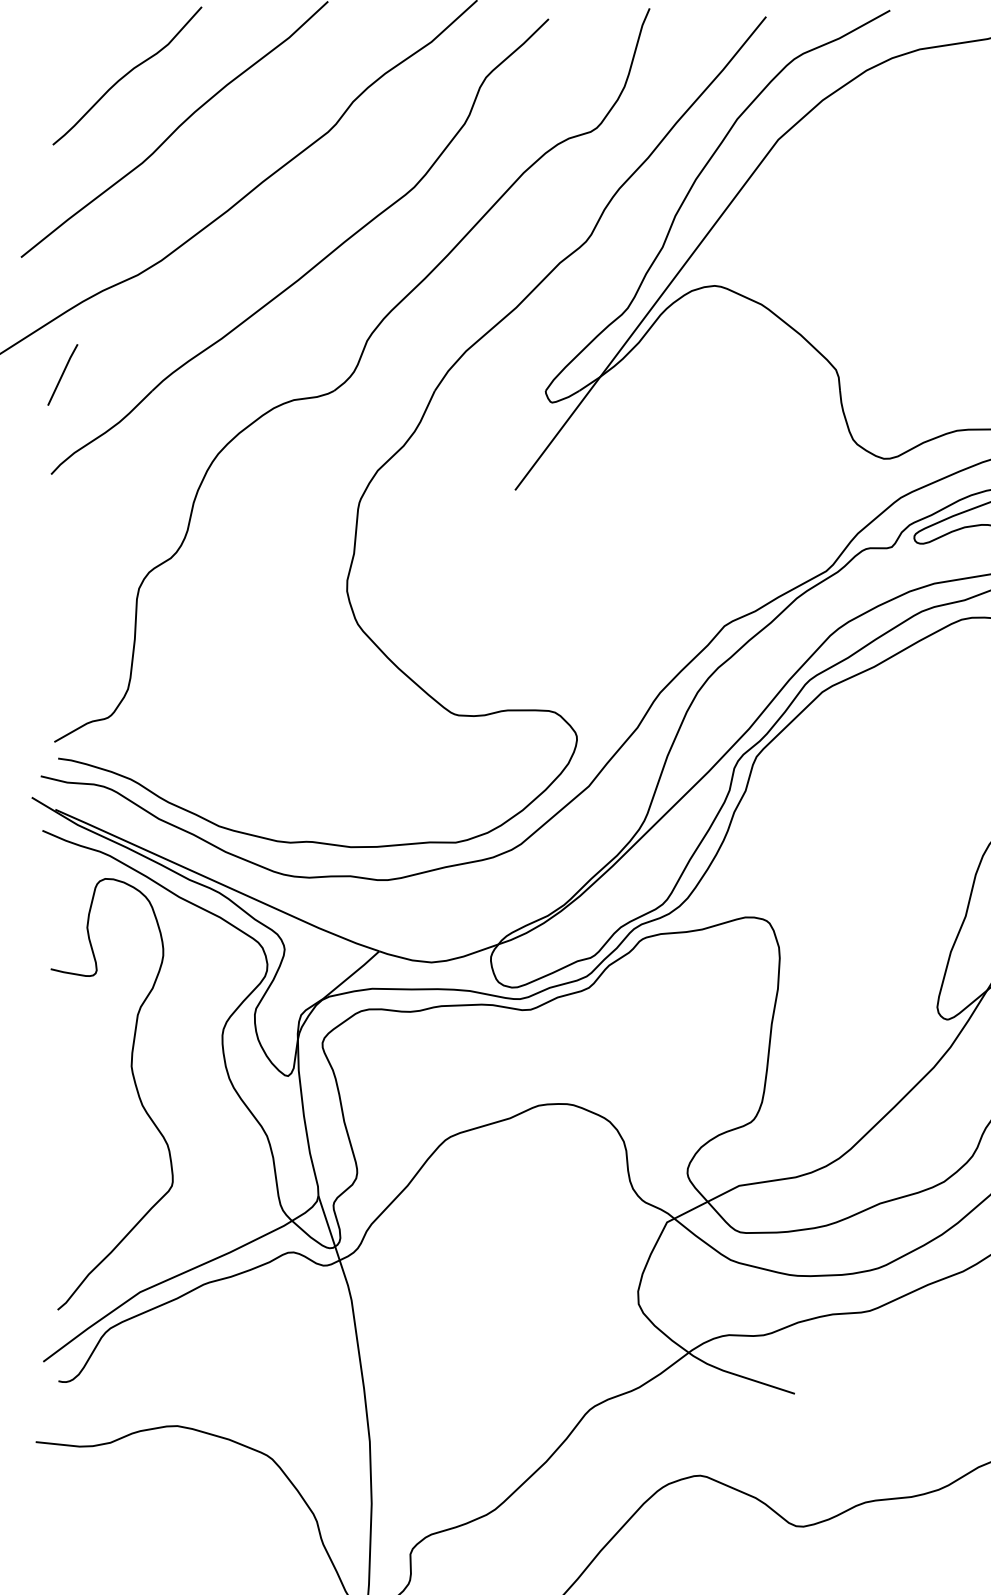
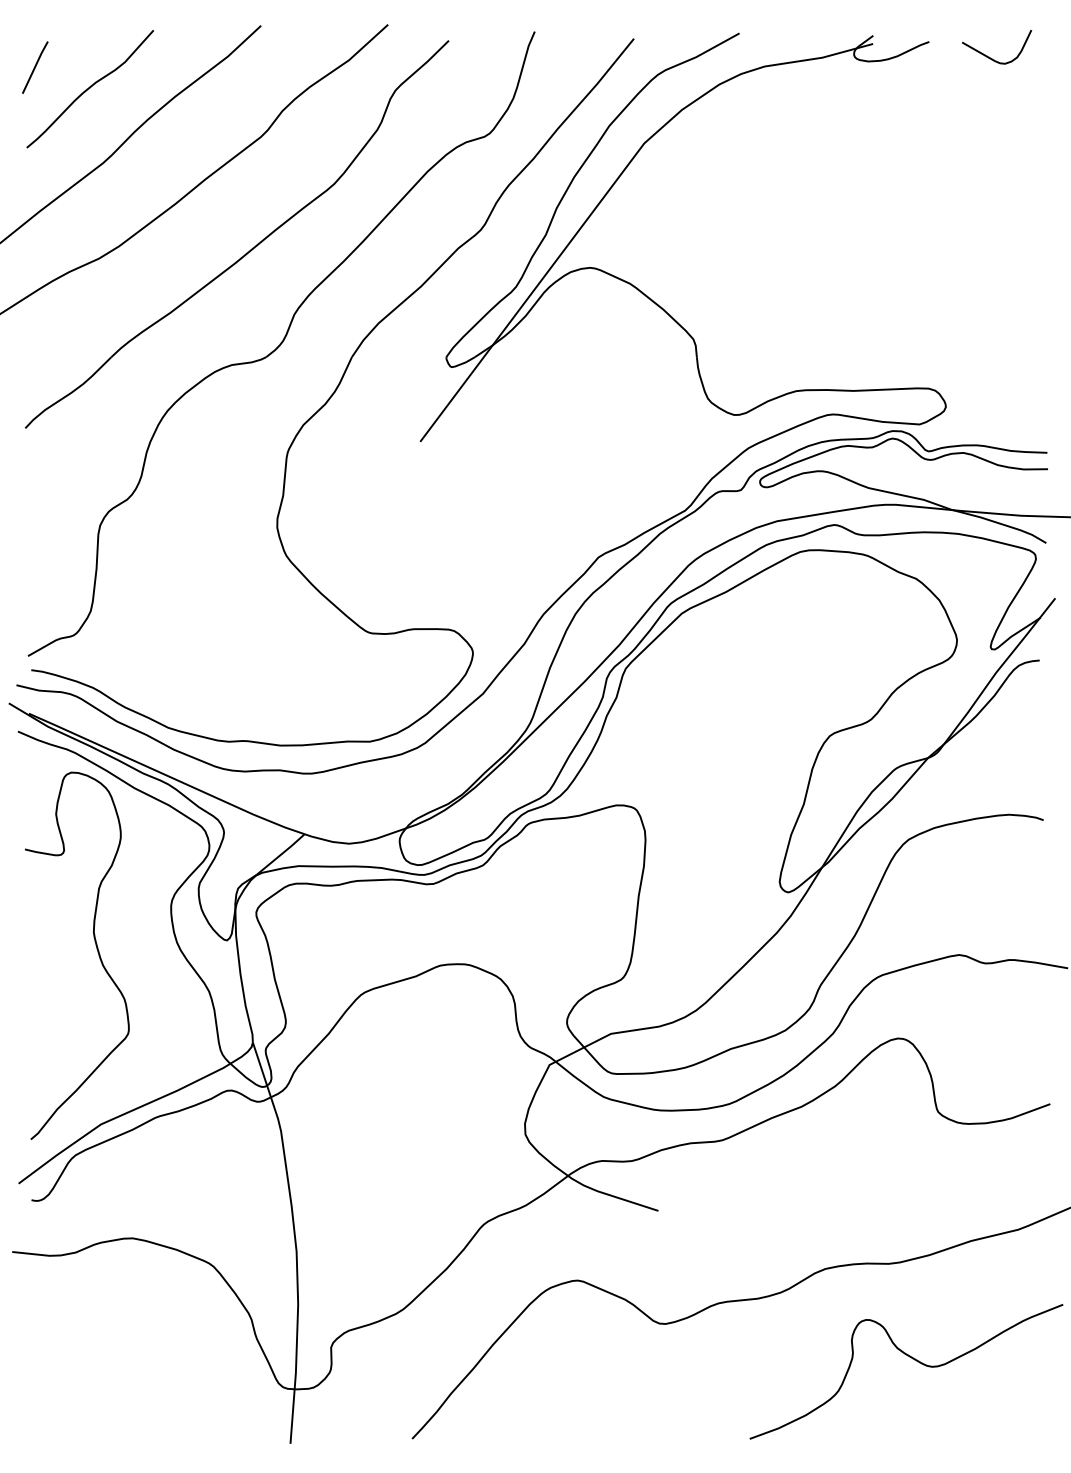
line: (63, 374) -> (35, 67), moved

